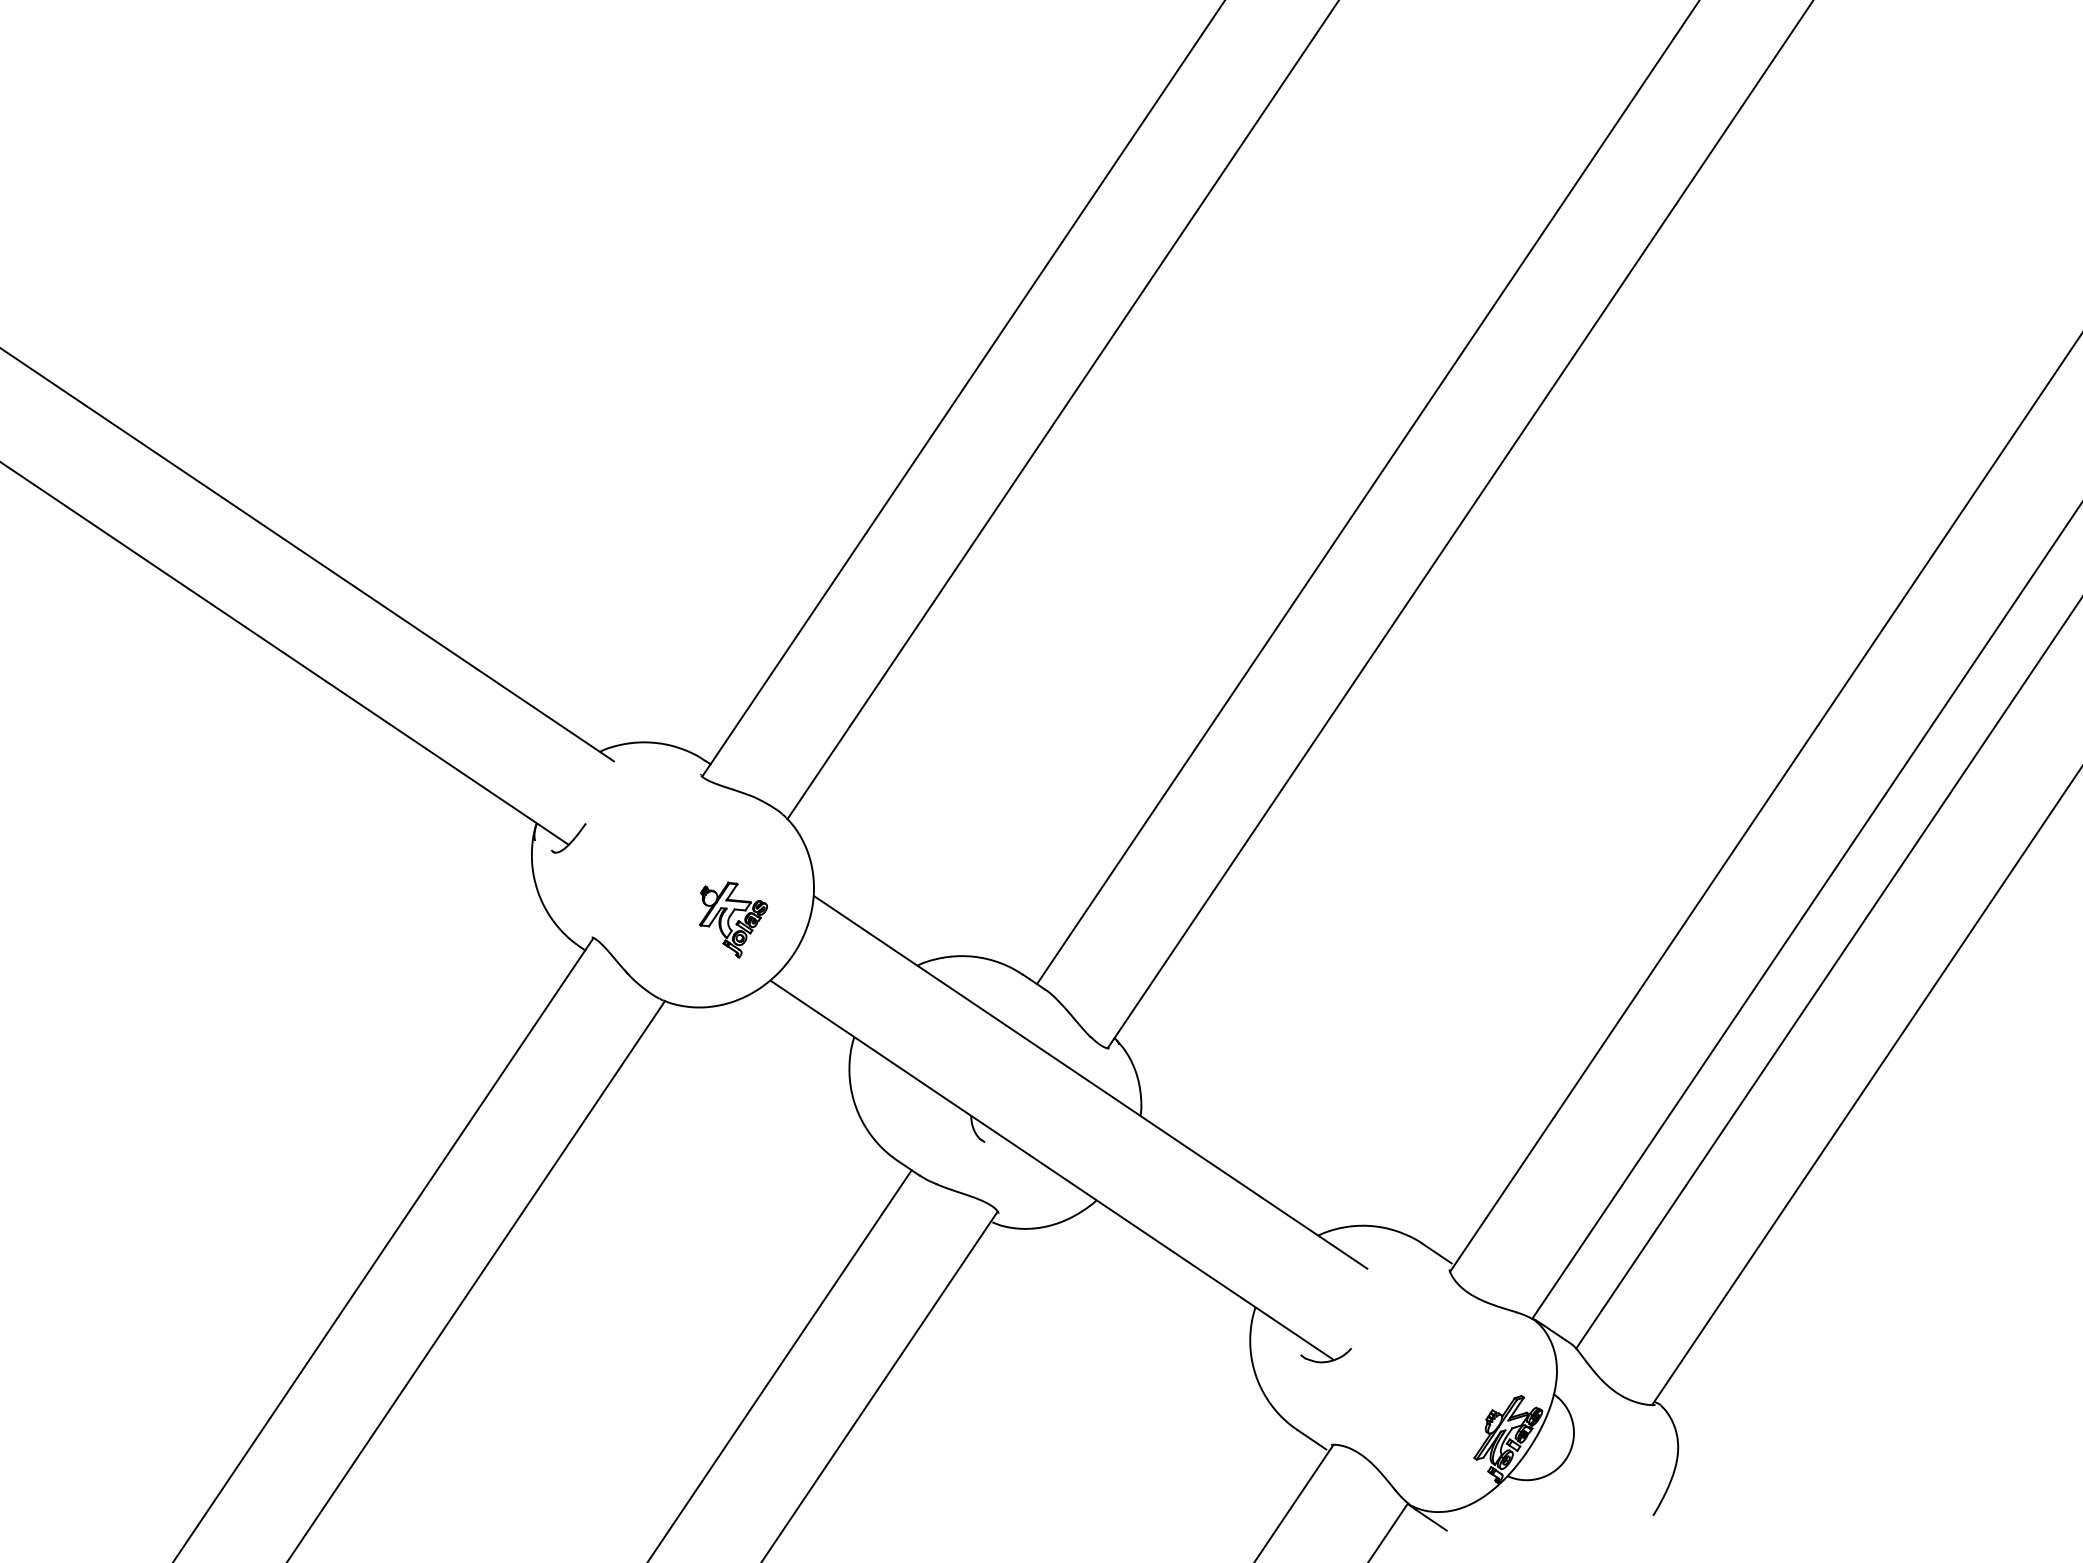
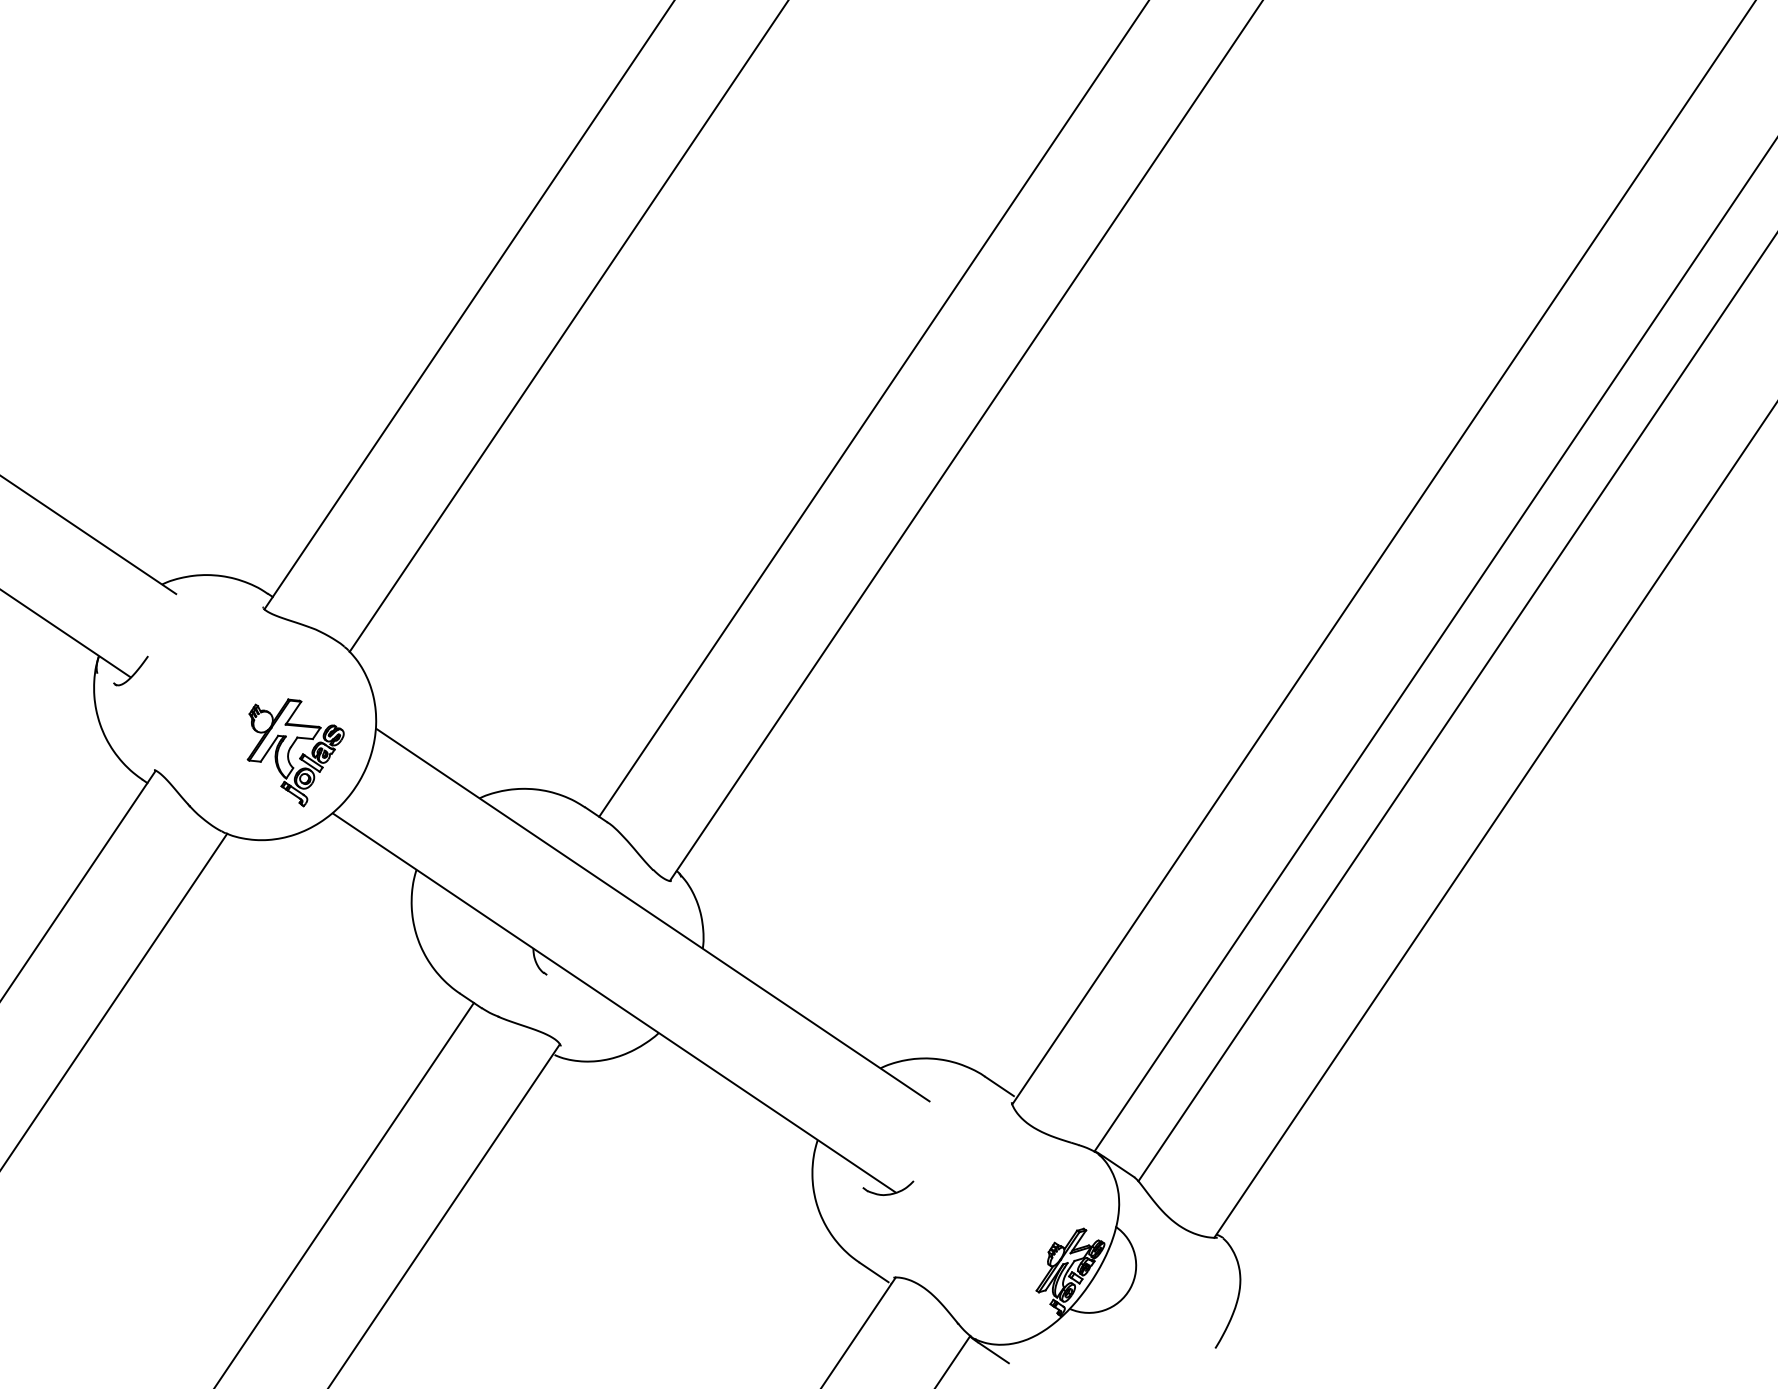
part: (733, 919) -> (295, 752), size x1.43

